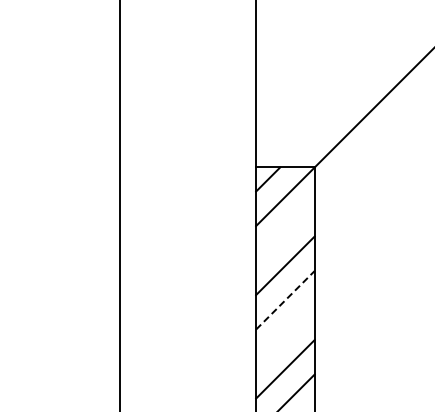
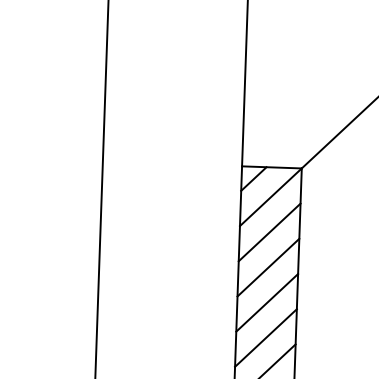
line: (285, 231) -> (269, 232), added
line: (285, 299) -> (267, 302), dashed -> solid
line: (285, 334) -> (266, 337), added

